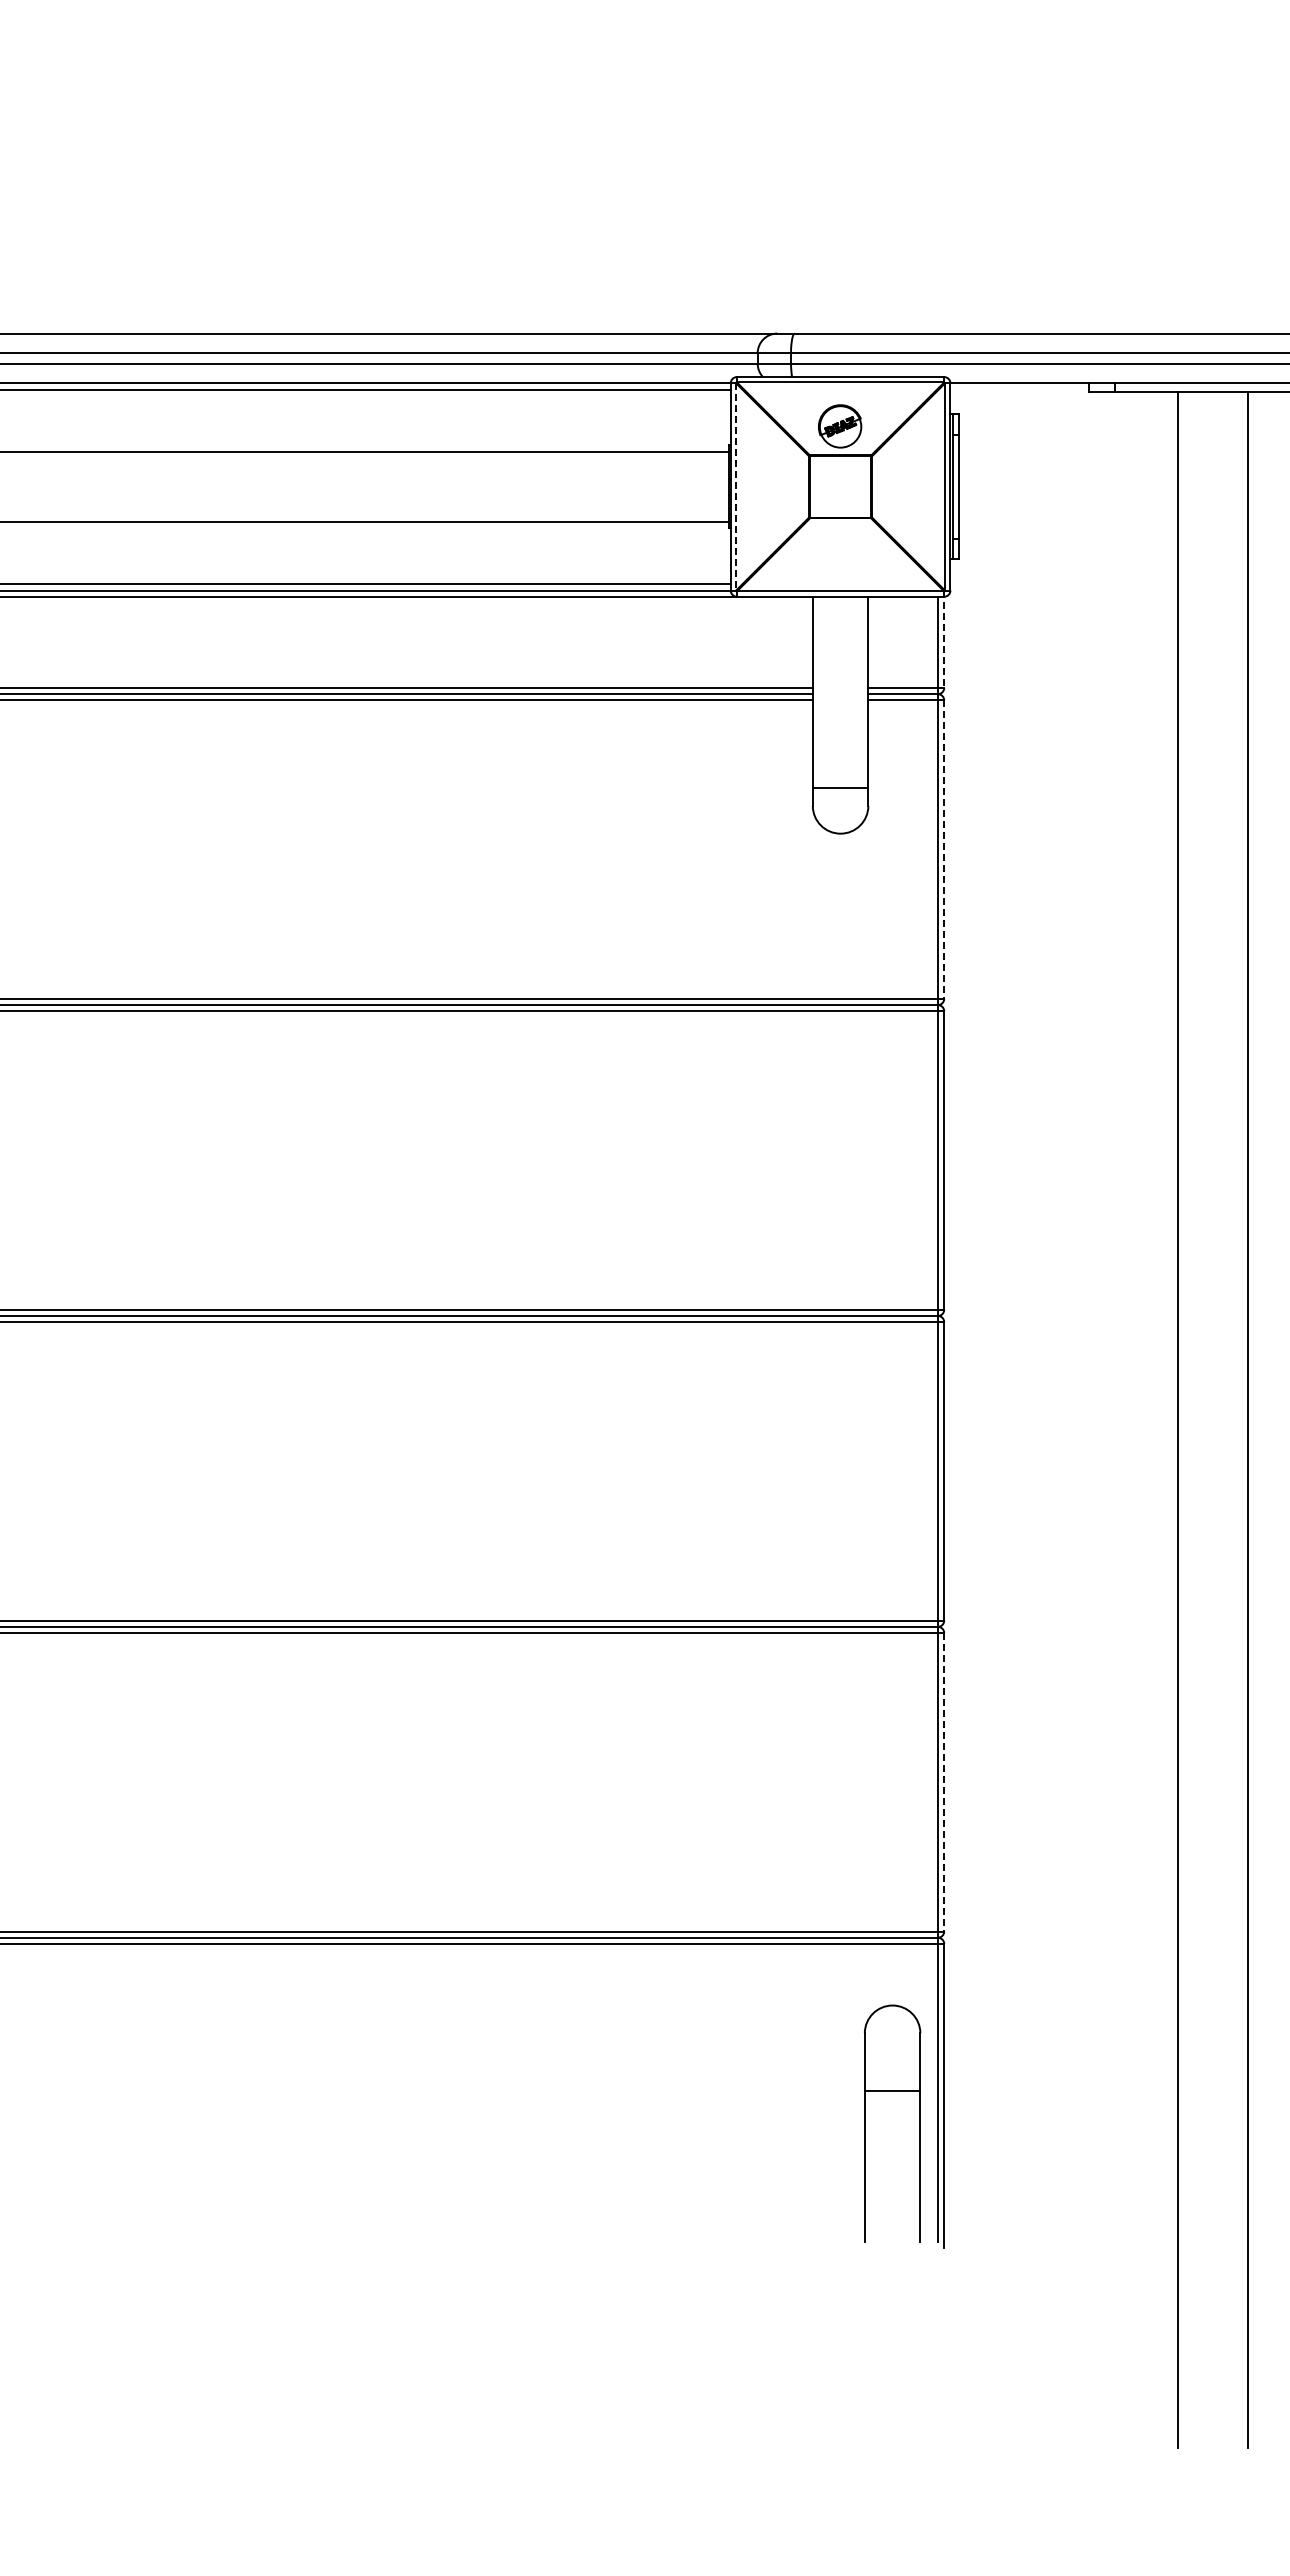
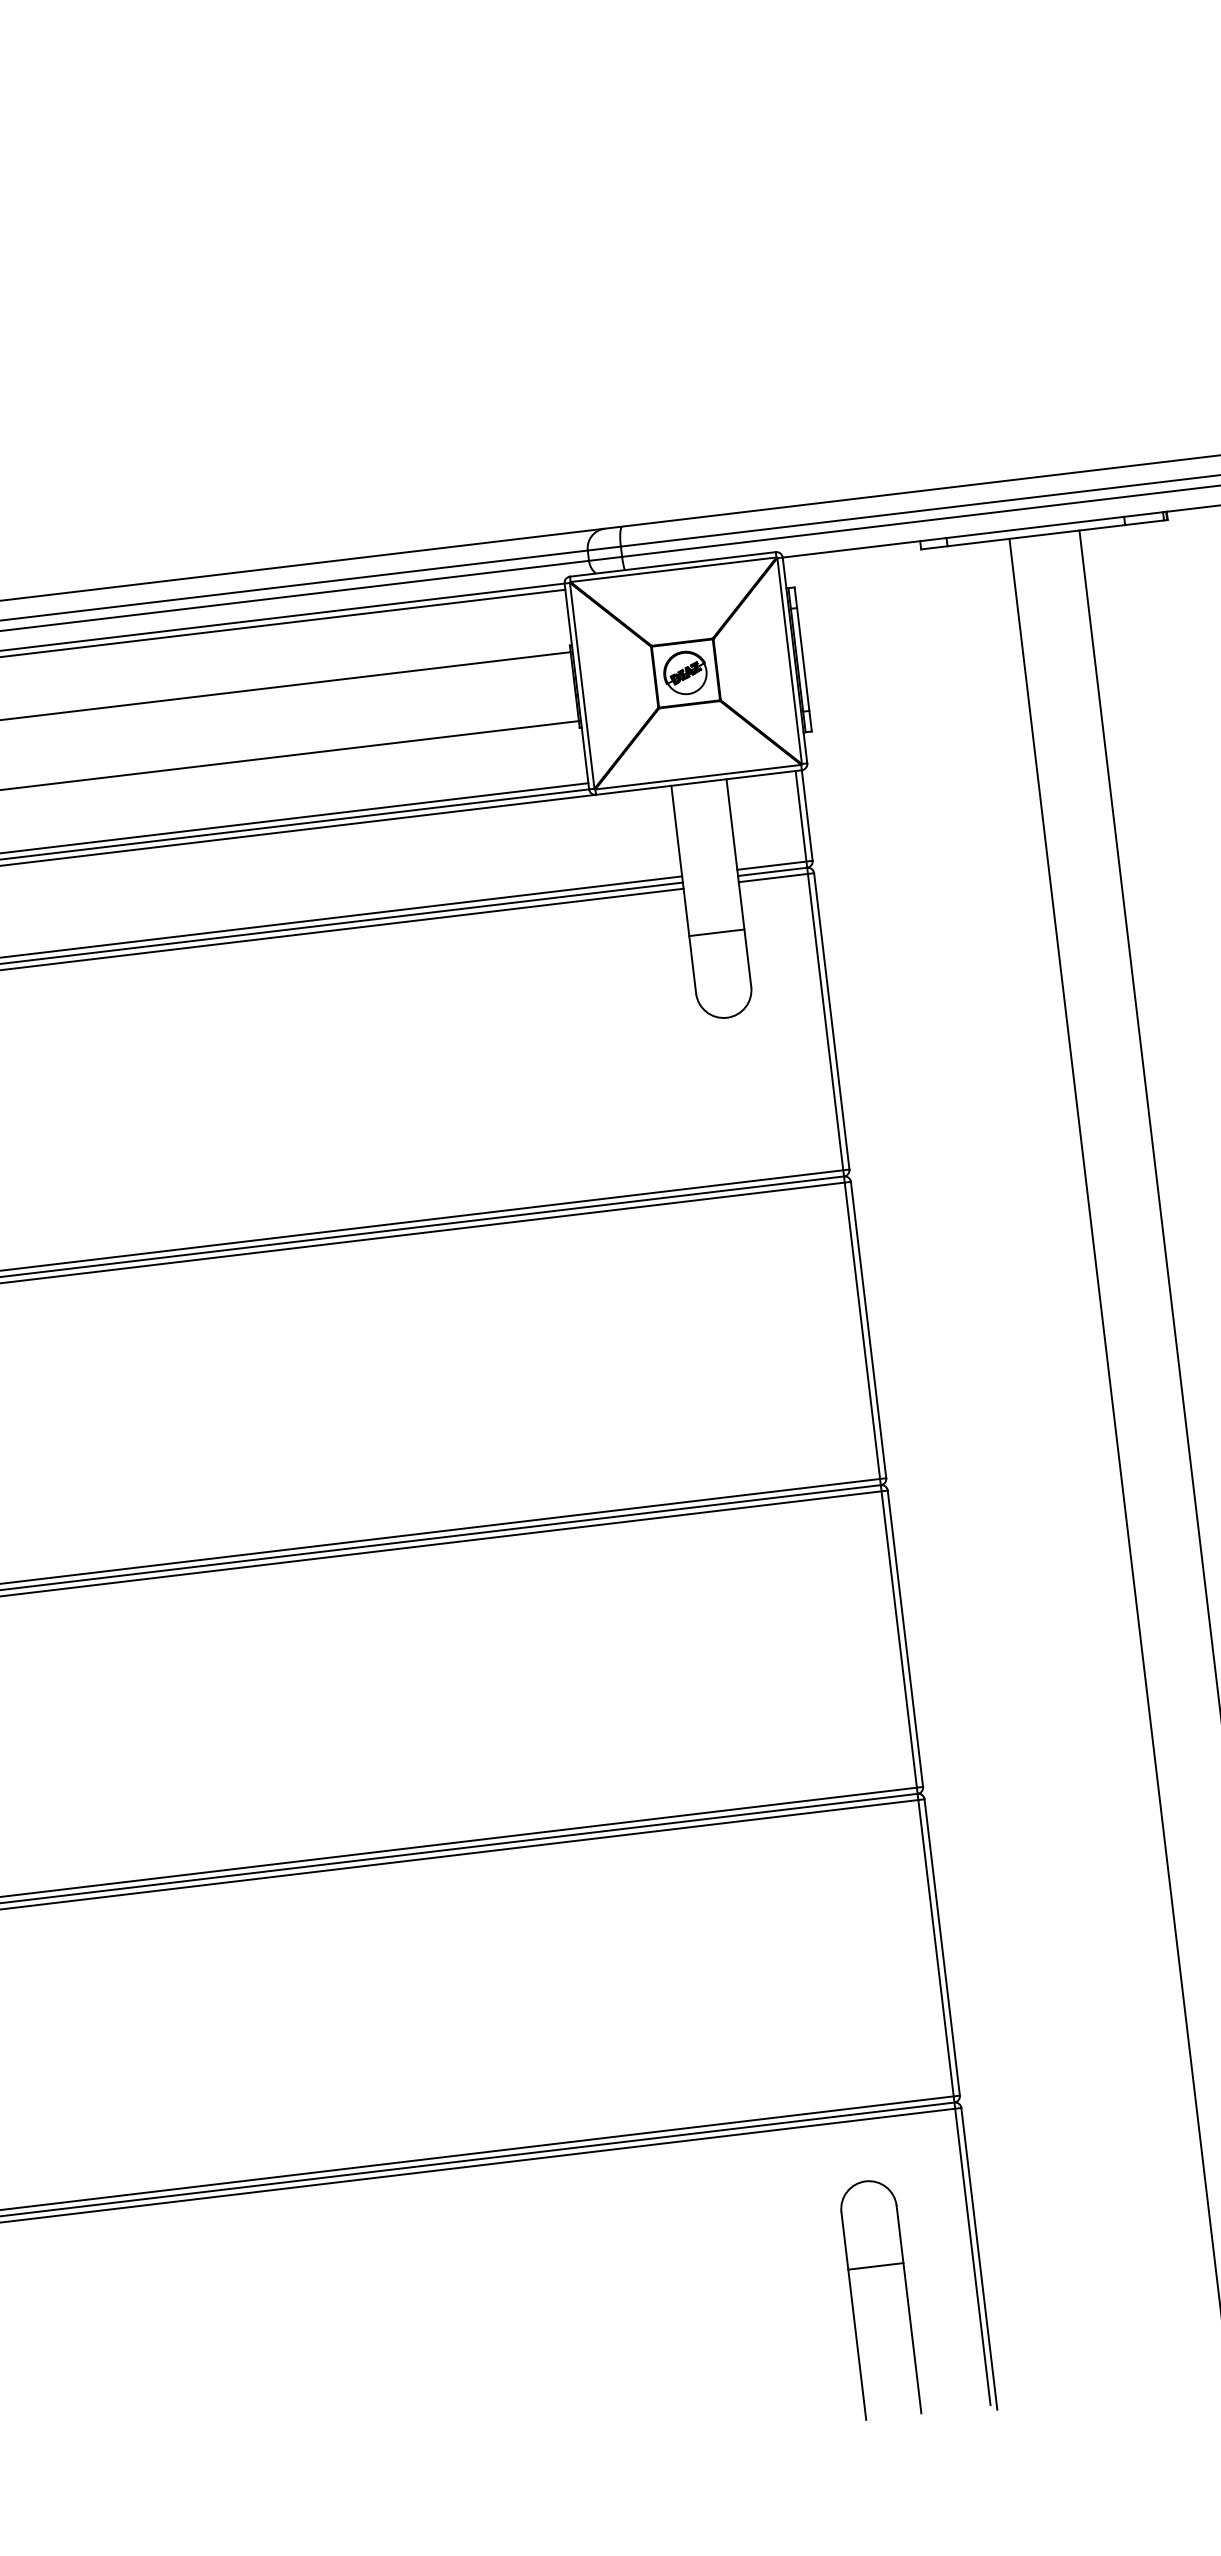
part: (840, 426) -> (685, 673), moved
line: (736, 486) -> (582, 685), dashed -> solid
line: (944, 640) -> (807, 813), dashed -> solid
line: (840, 788) -> (716, 933), moved
line: (944, 850) -> (832, 1022), dashed -> solid
line: (944, 1782) -> (942, 1947), dashed -> solid
part: (865, 2123) -> (852, 2301), moved

